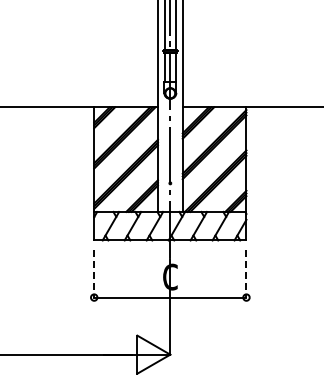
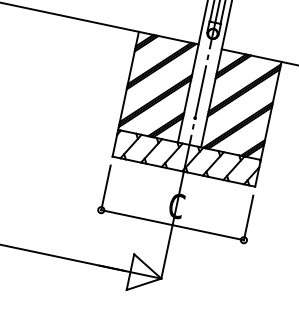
line: (94, 273) -> (106, 187), dashed -> solid
line: (246, 273) -> (248, 217), dashed -> solid

